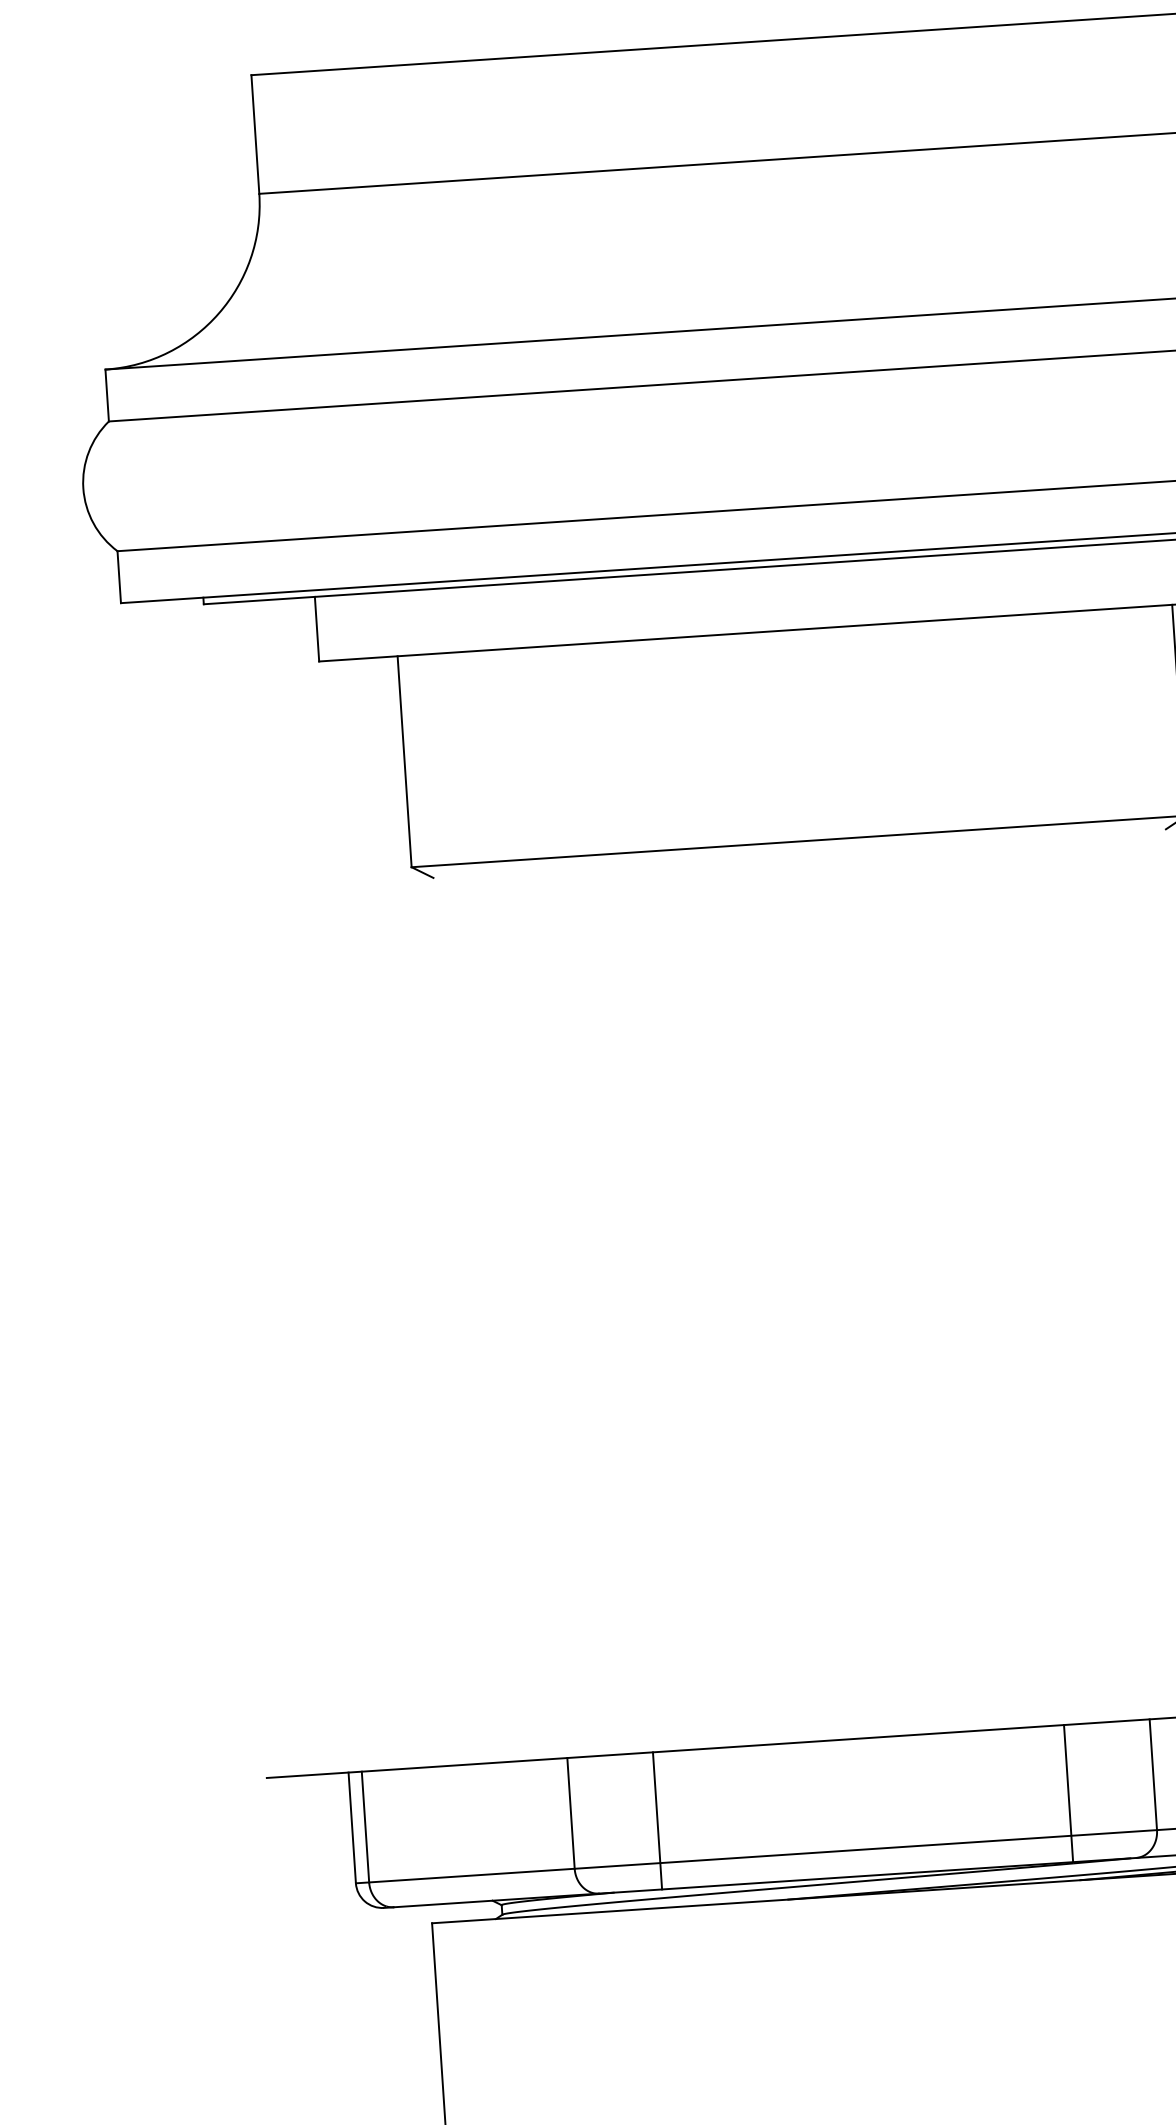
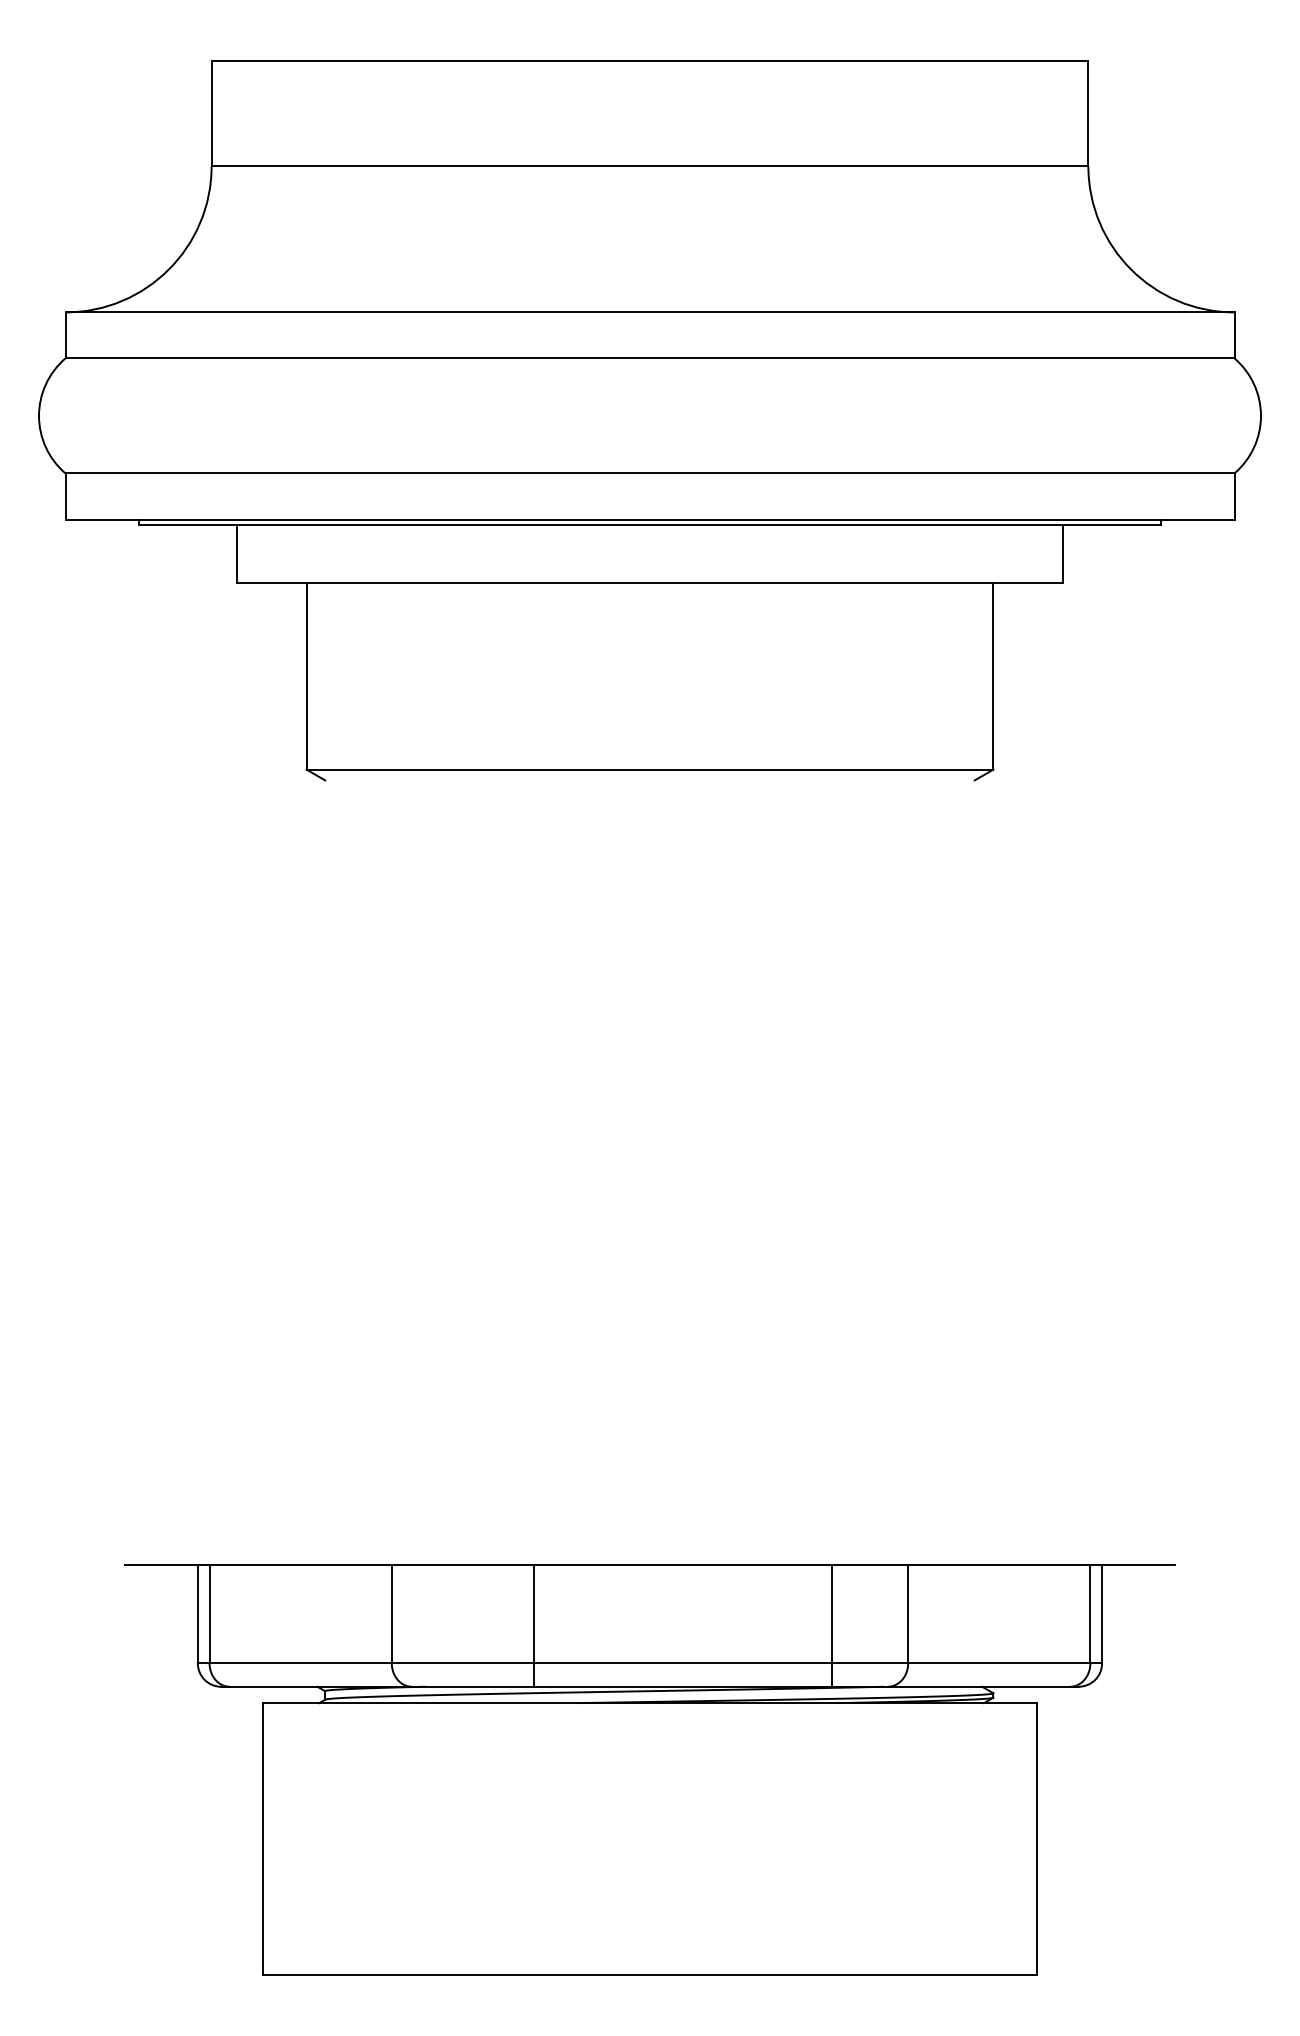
line: (657, 1820) -> (533, 1625), moved

